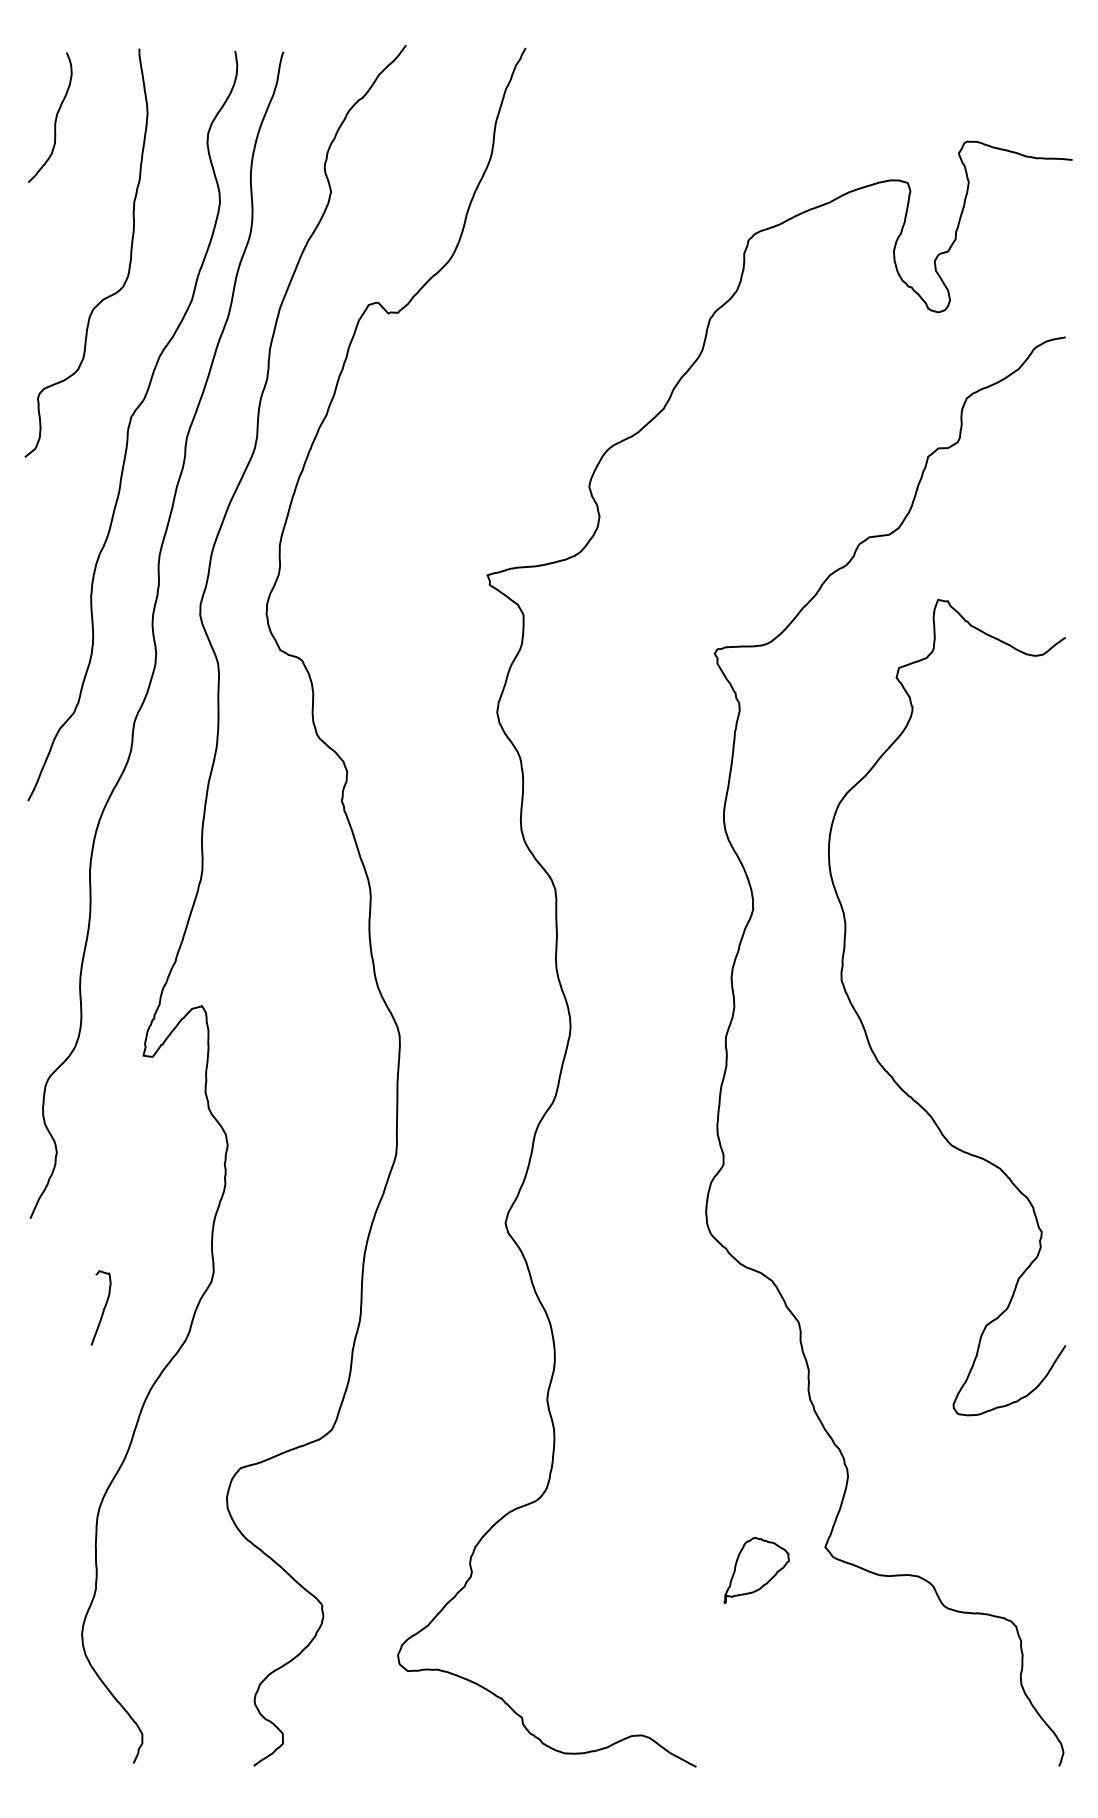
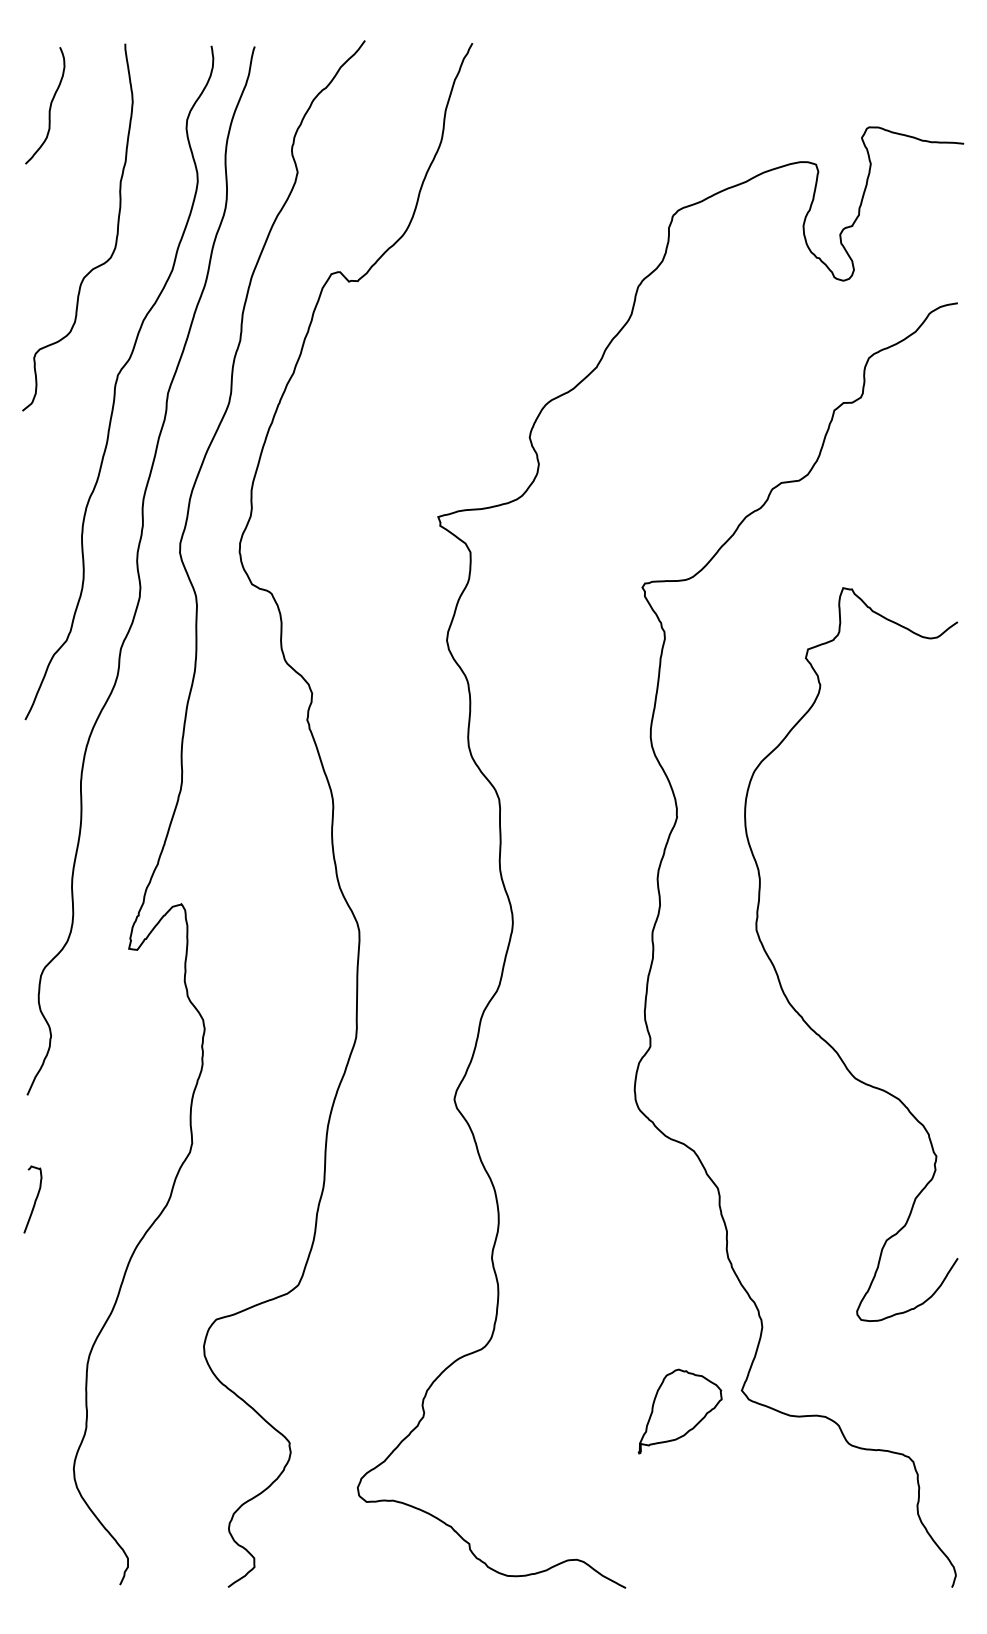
curve: (867, 1033) -> (779, 977), moved
curve: (102, 1308) -> (34, 1200), moved
part: (755, 1570) -> (679, 1411), size x1.43

